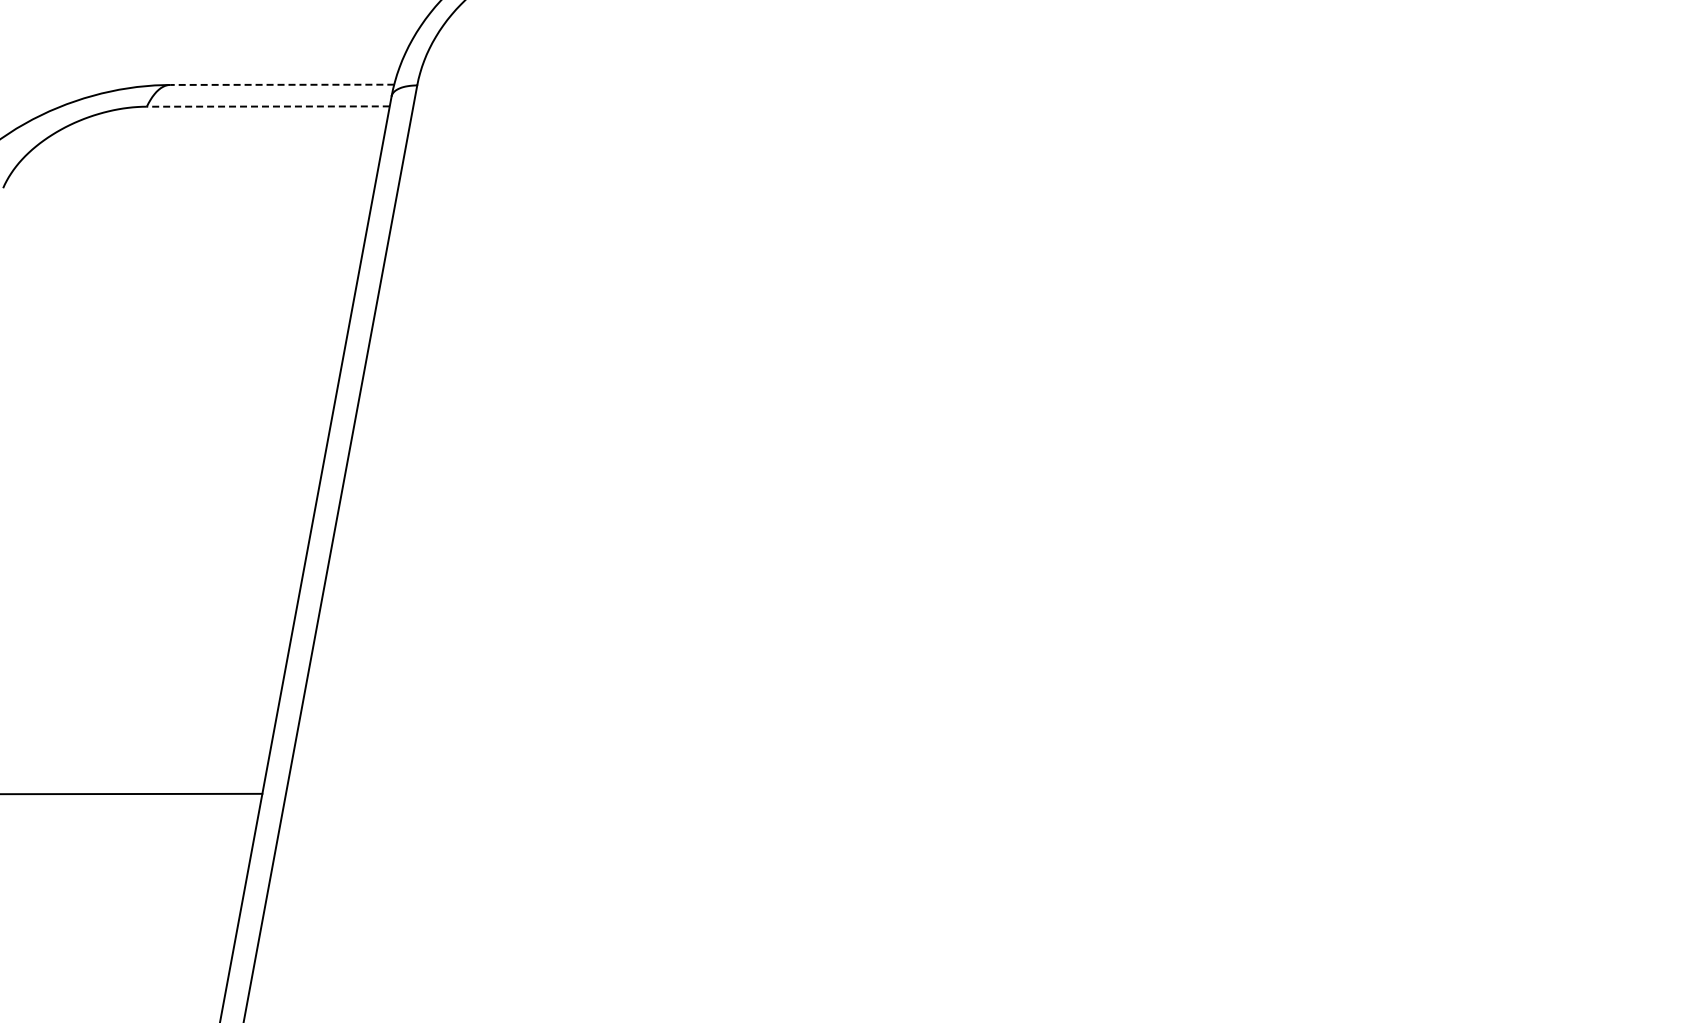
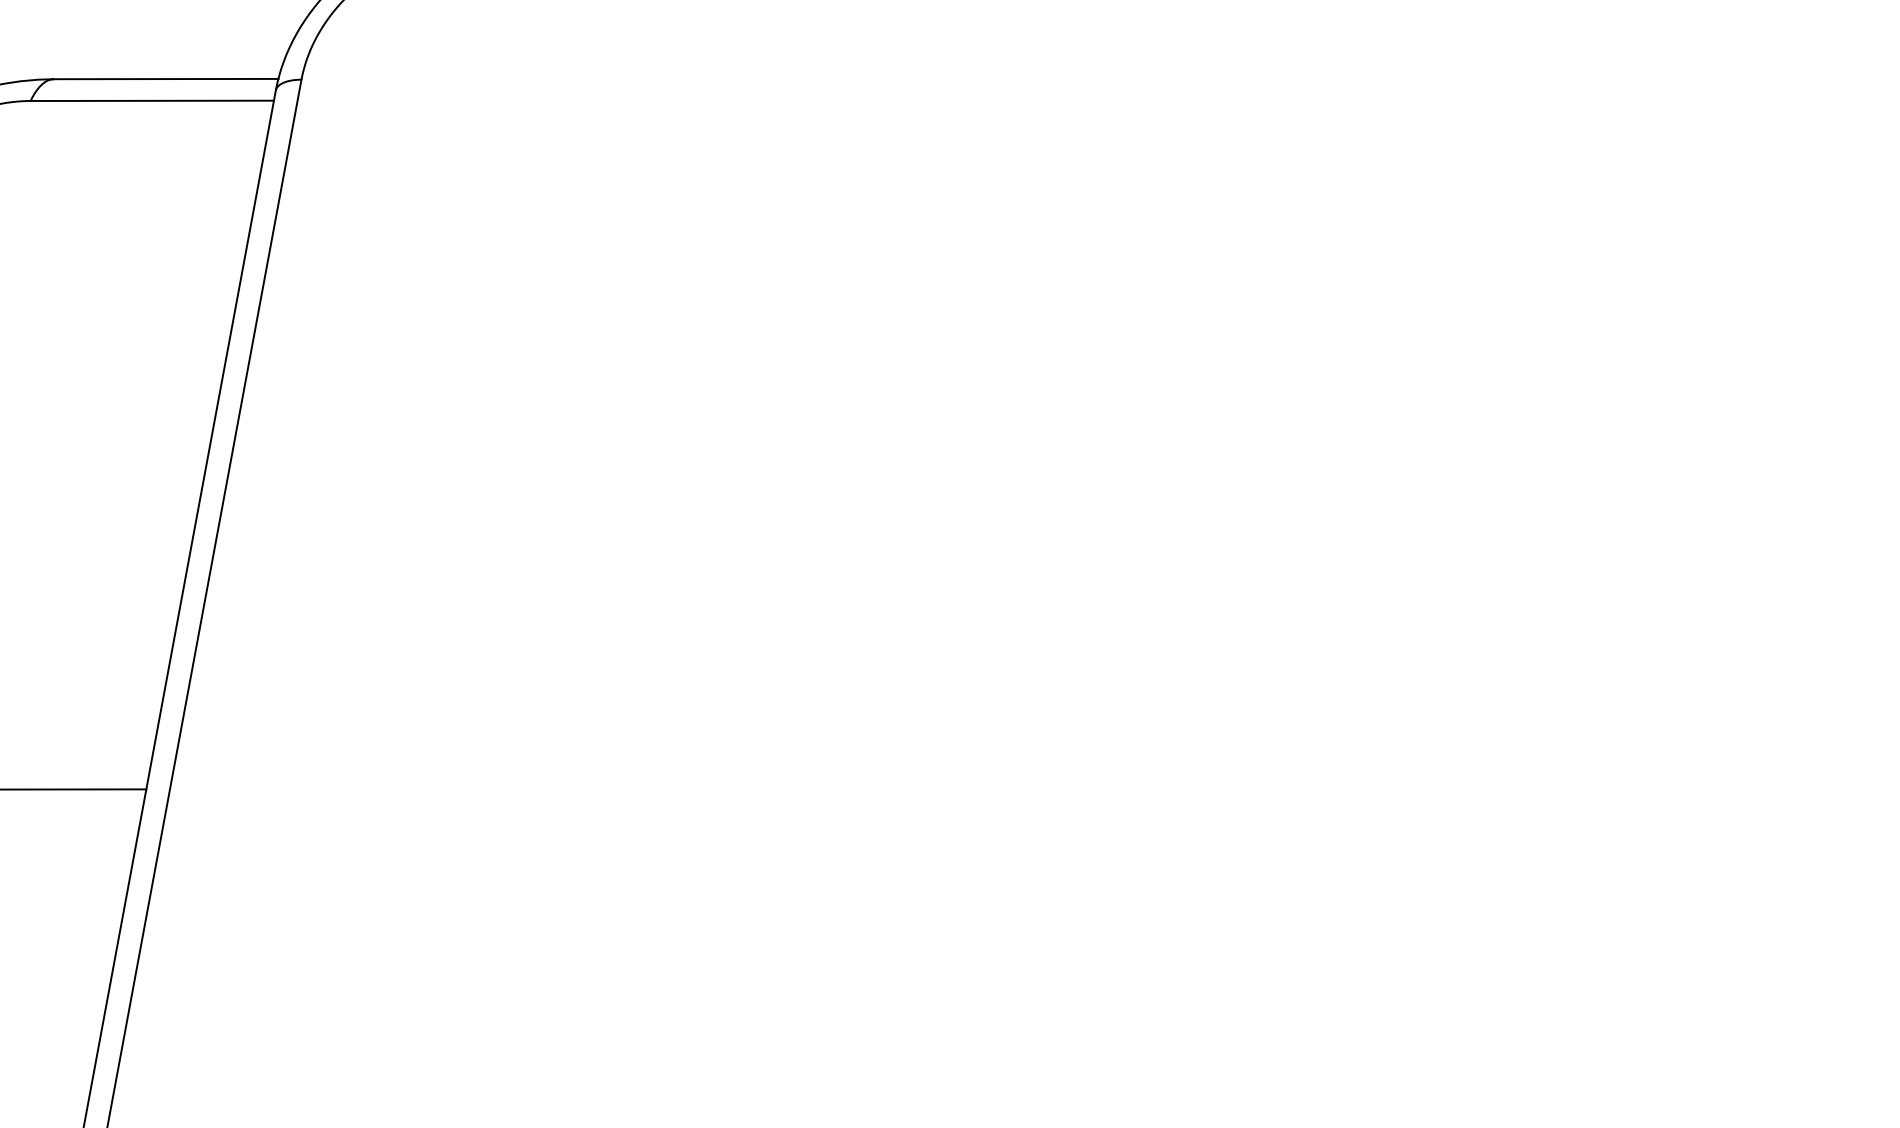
line: (281, 85) -> (165, 79), dashed -> solid
line: (268, 106) -> (152, 100), dashed -> solid

